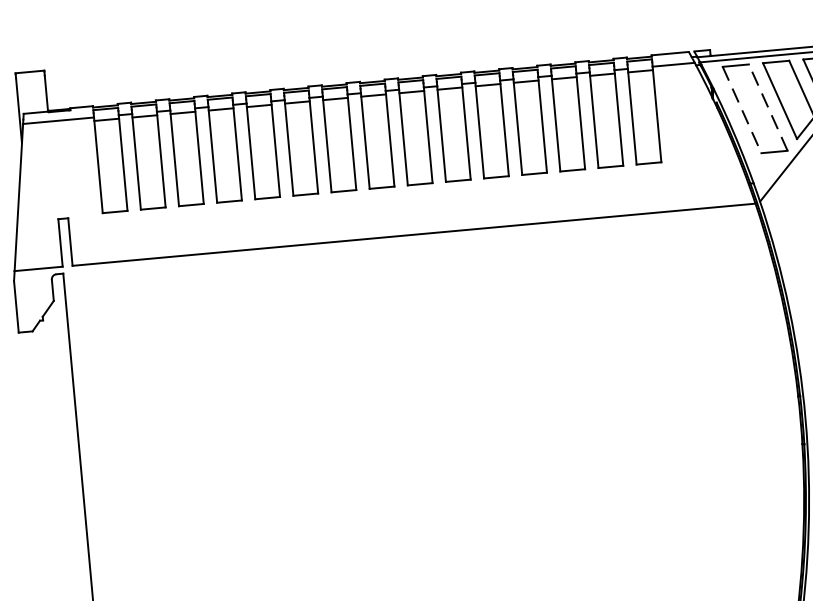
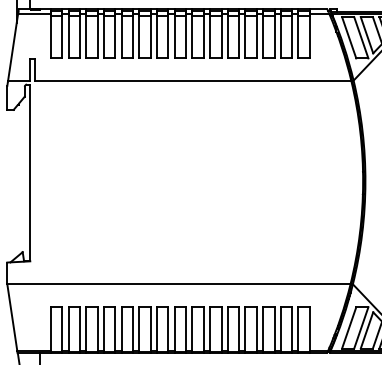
line: (768, 107) -> (361, 37), dashed -> solid
line: (742, 109) -> (349, 37), dashed -> solid

